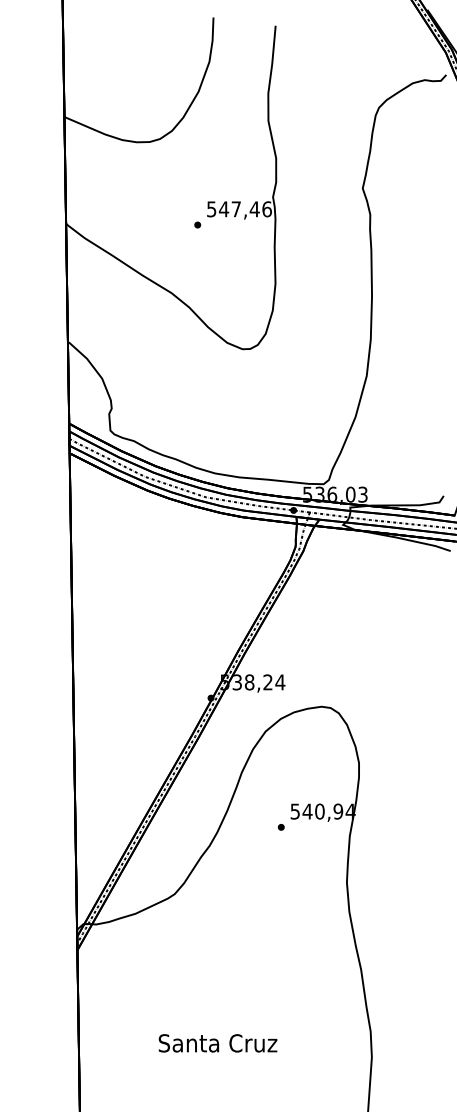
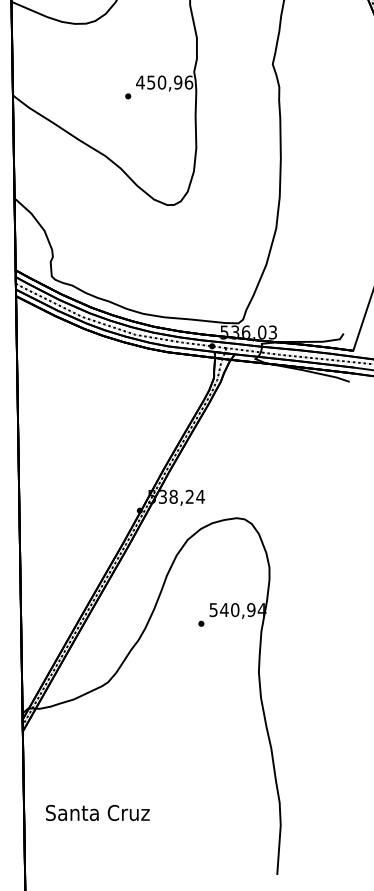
text: (232, 209) -> (158, 82), 547,46 -> 450,96
text: (217, 1043) -> (97, 813), moved

